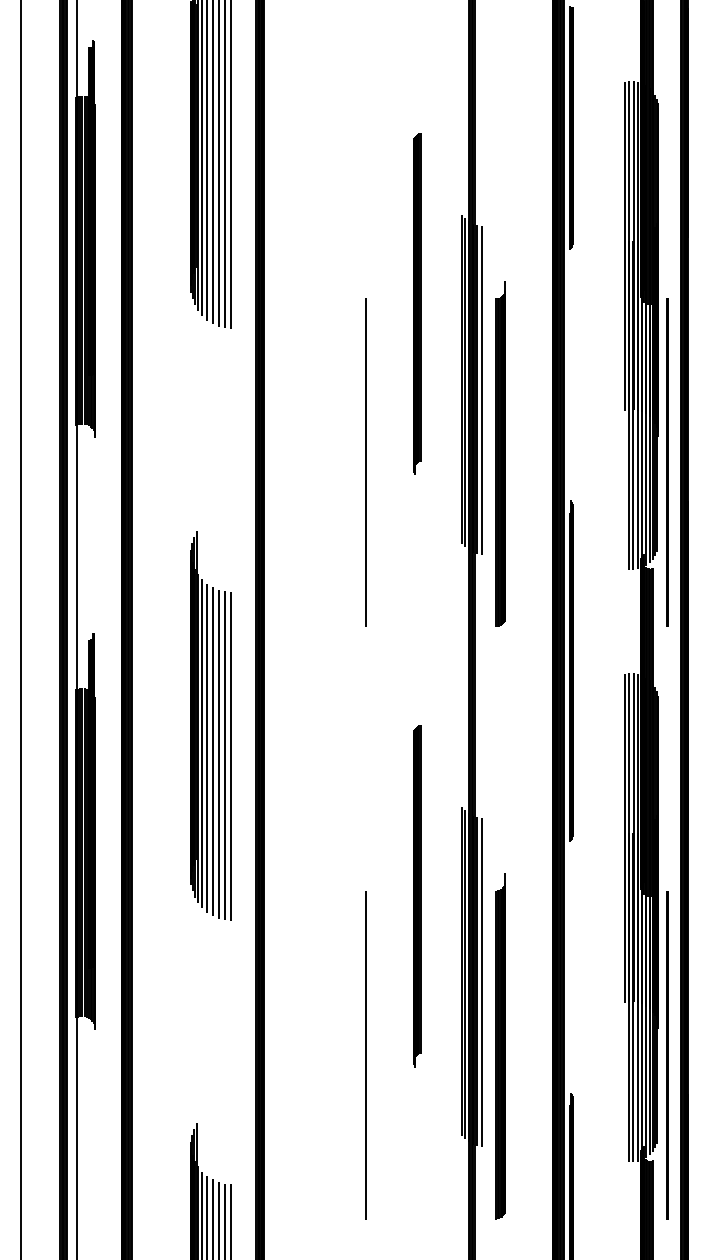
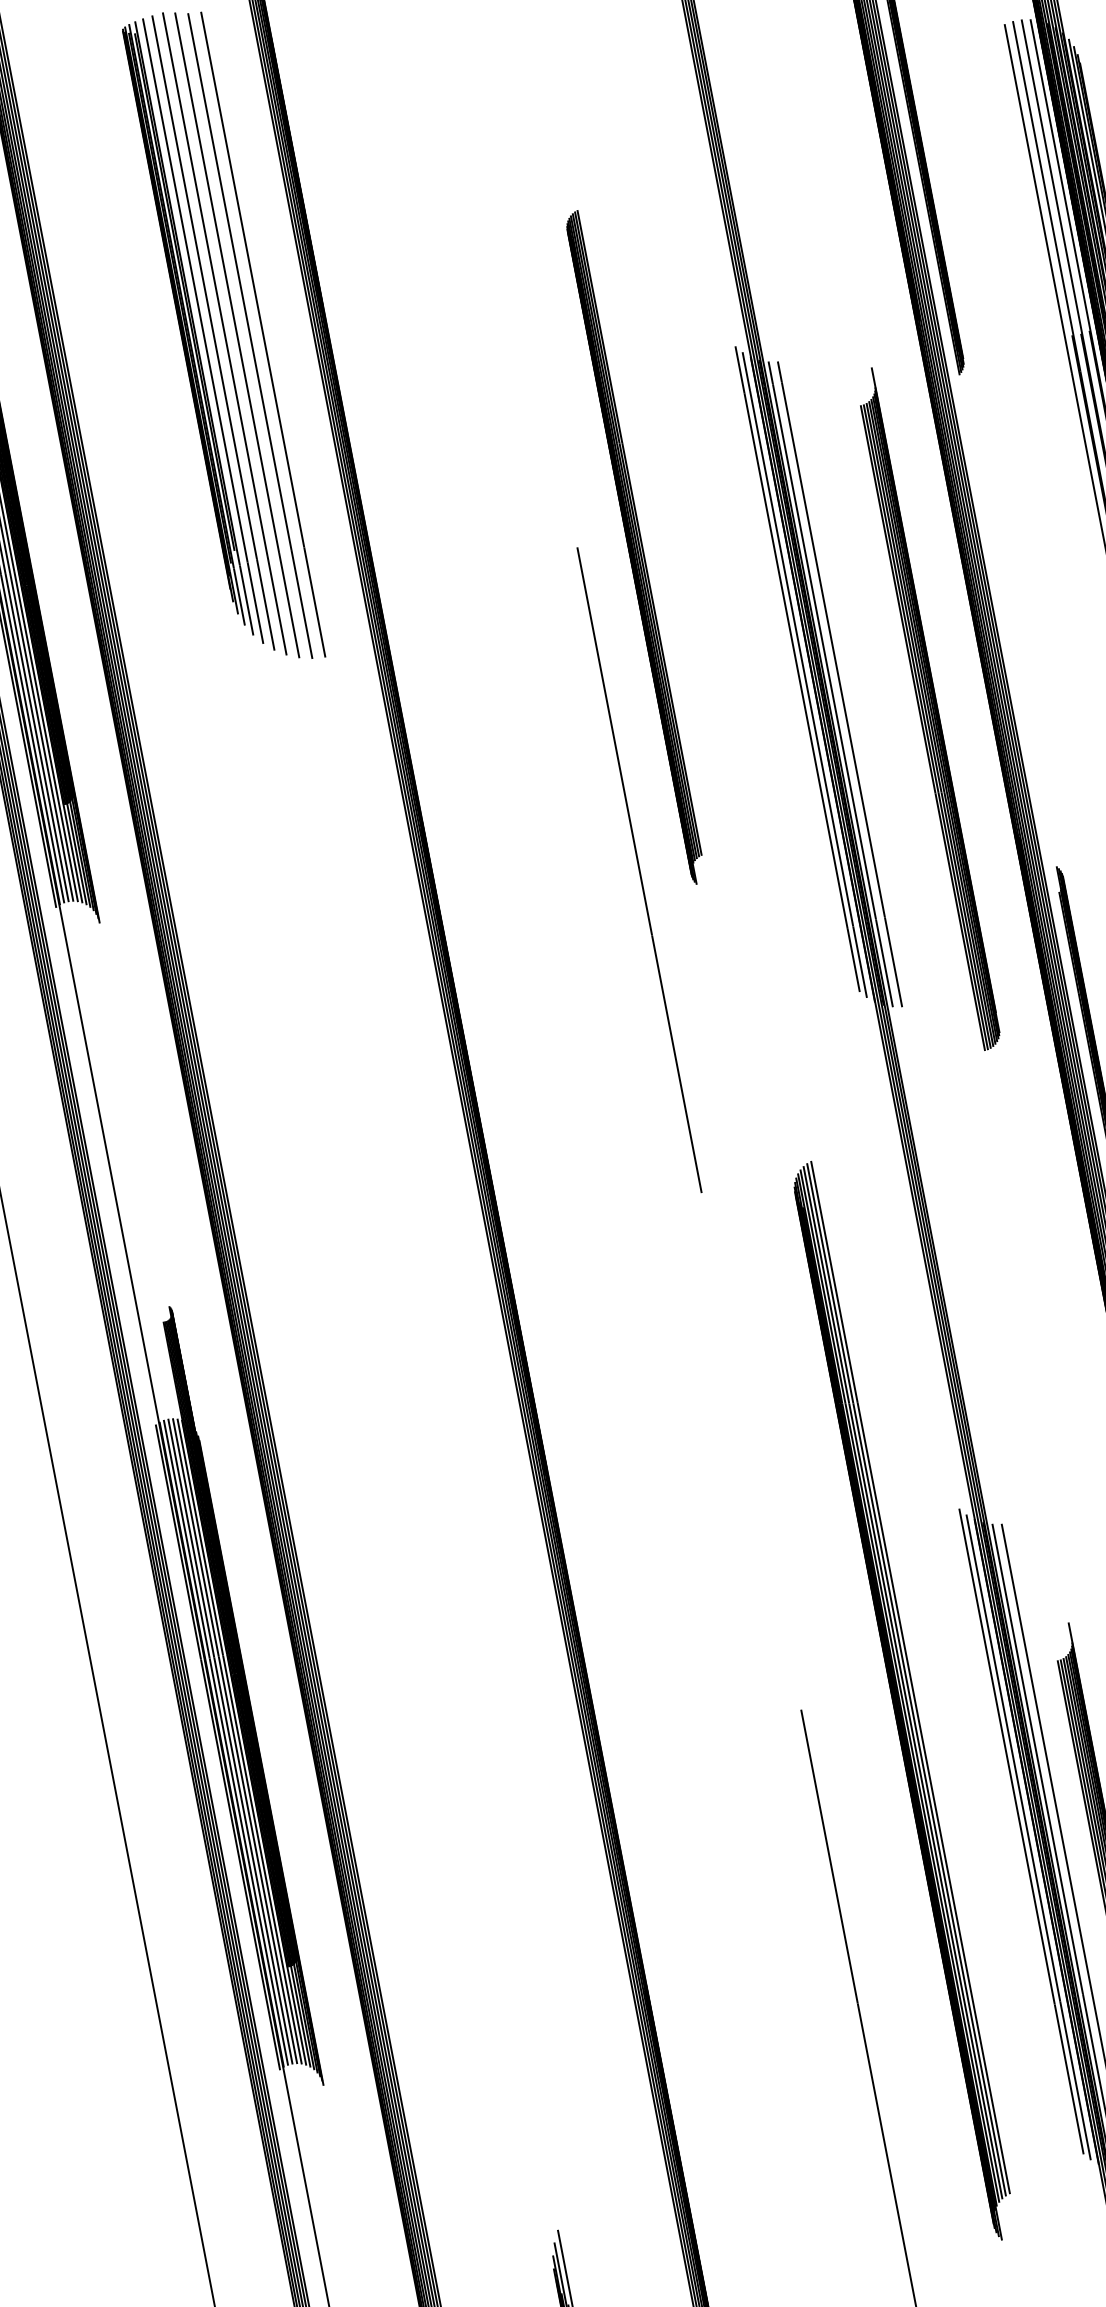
part: (417, 303) -> (635, 546), moved
part: (500, 453) -> (927, 708), moved
part: (210, 725) -> (434, 1444), removed
part: (417, 896) -> (905, 1701), size x1.6

